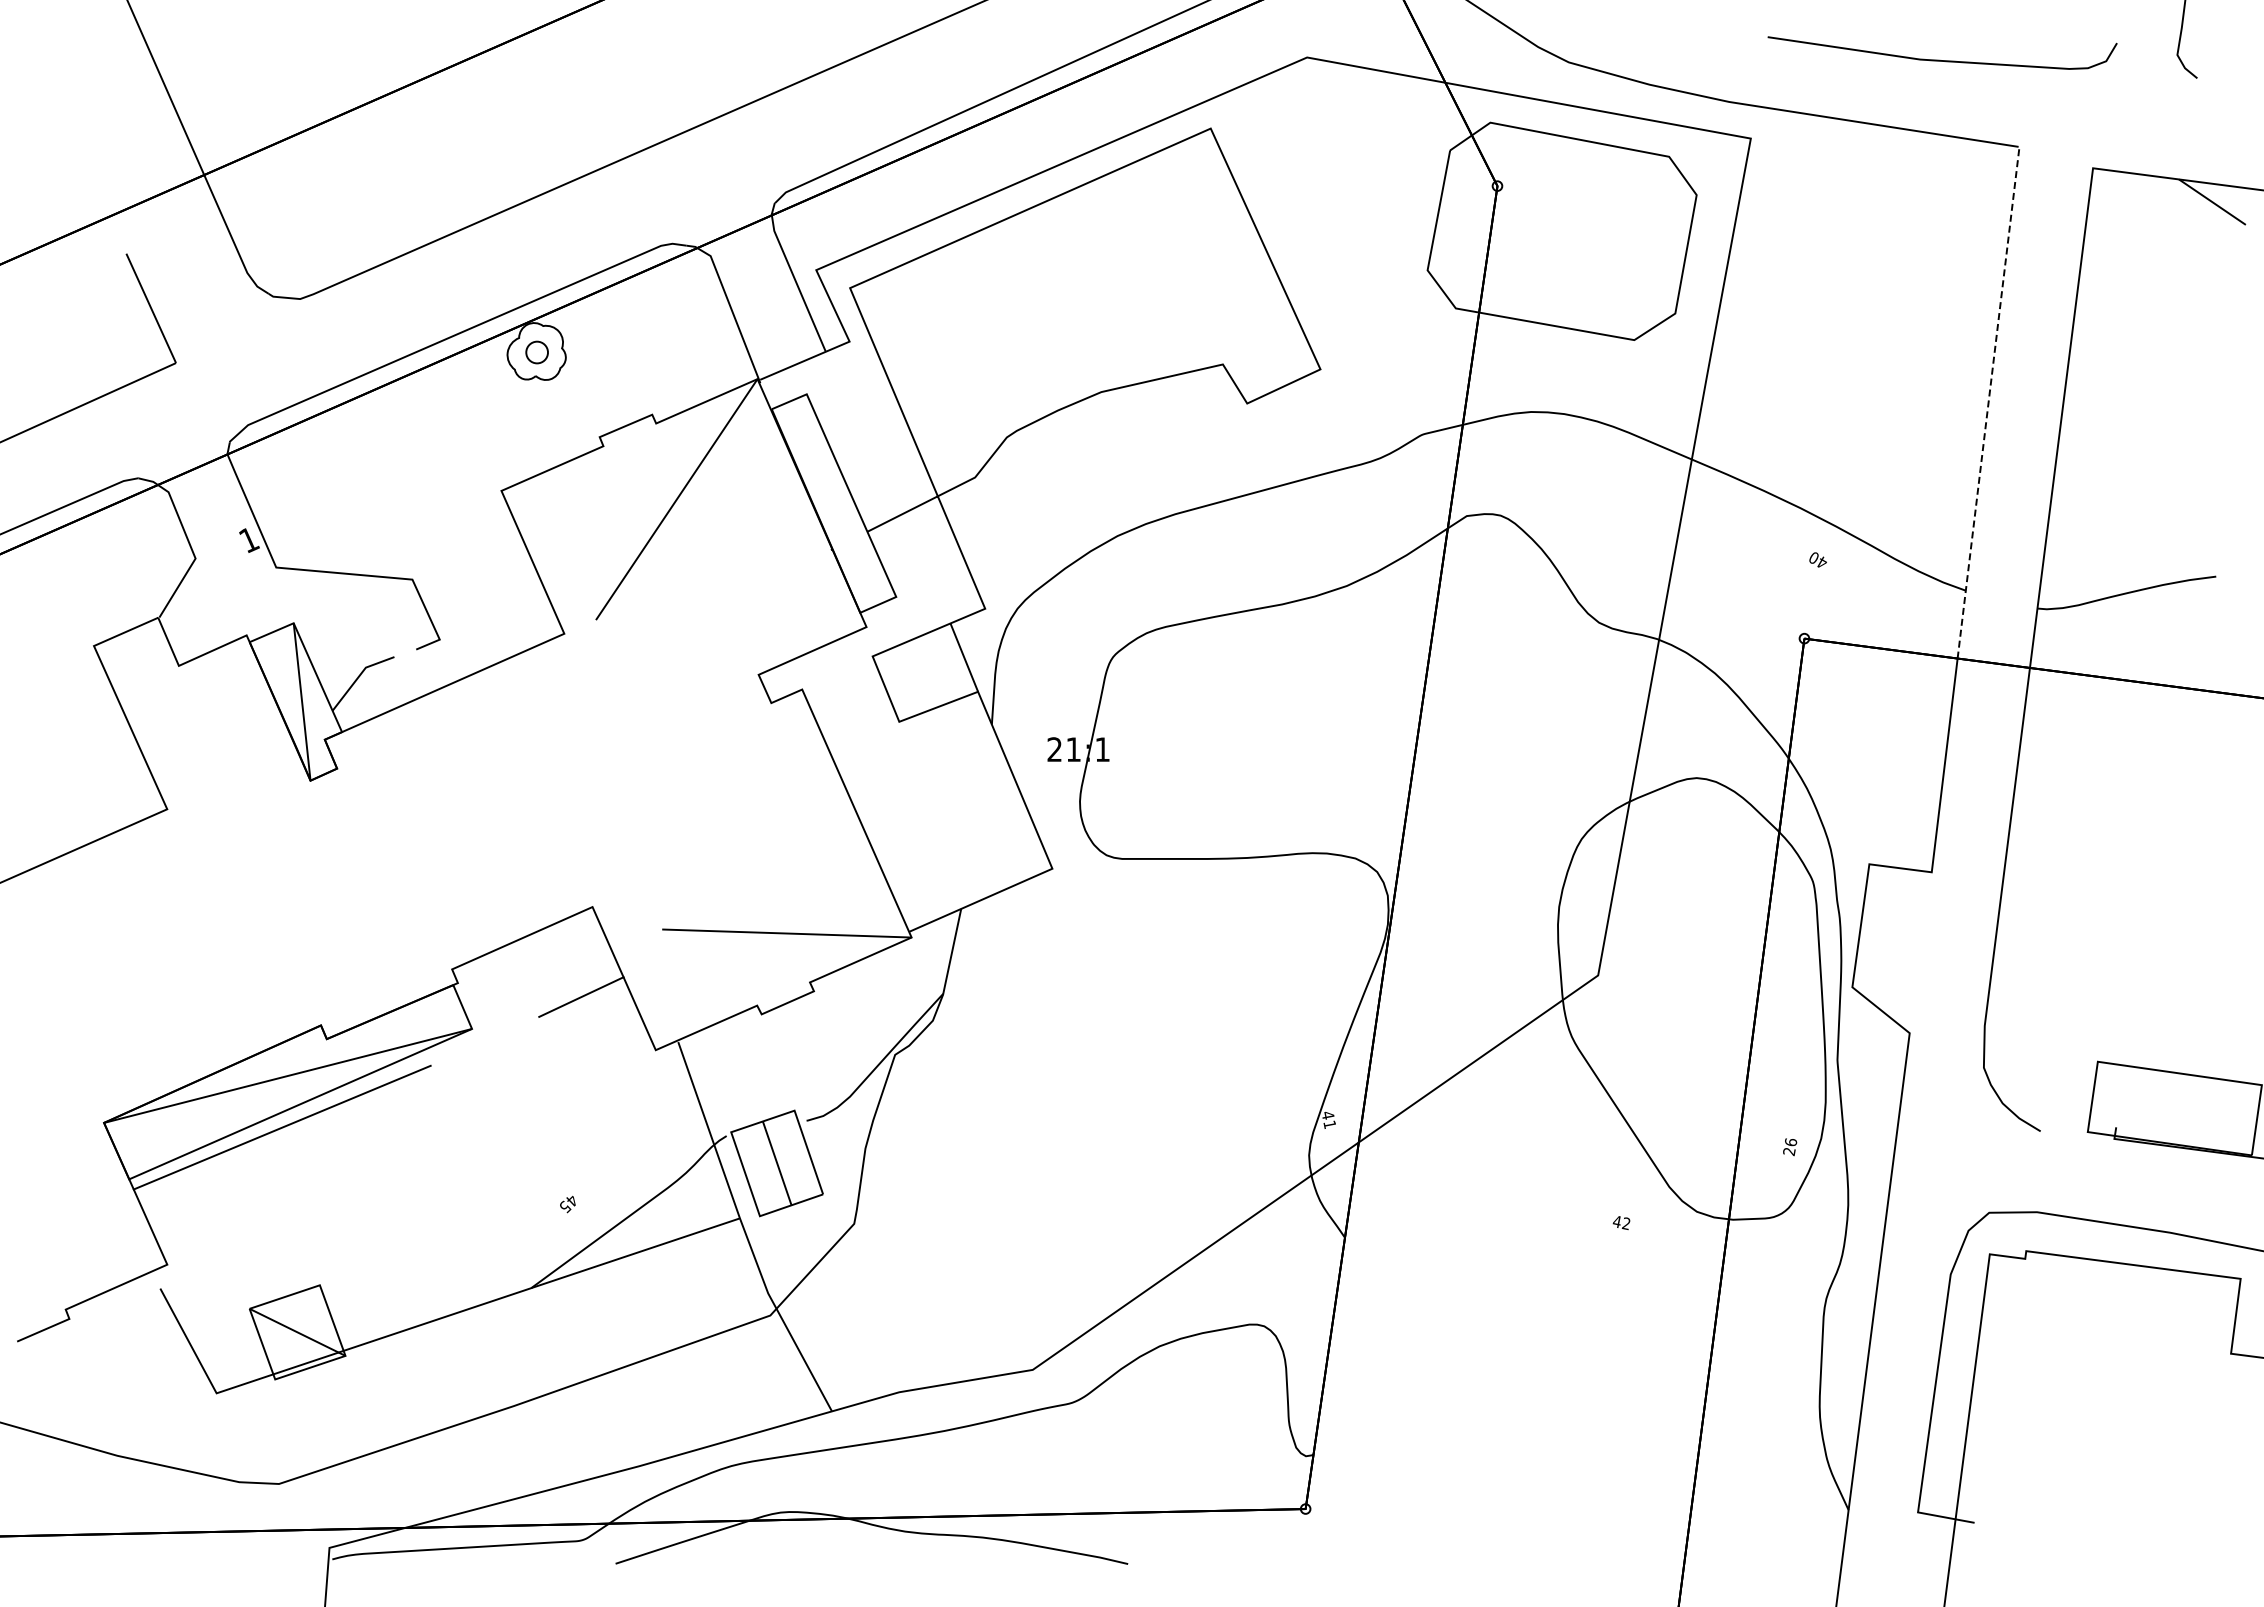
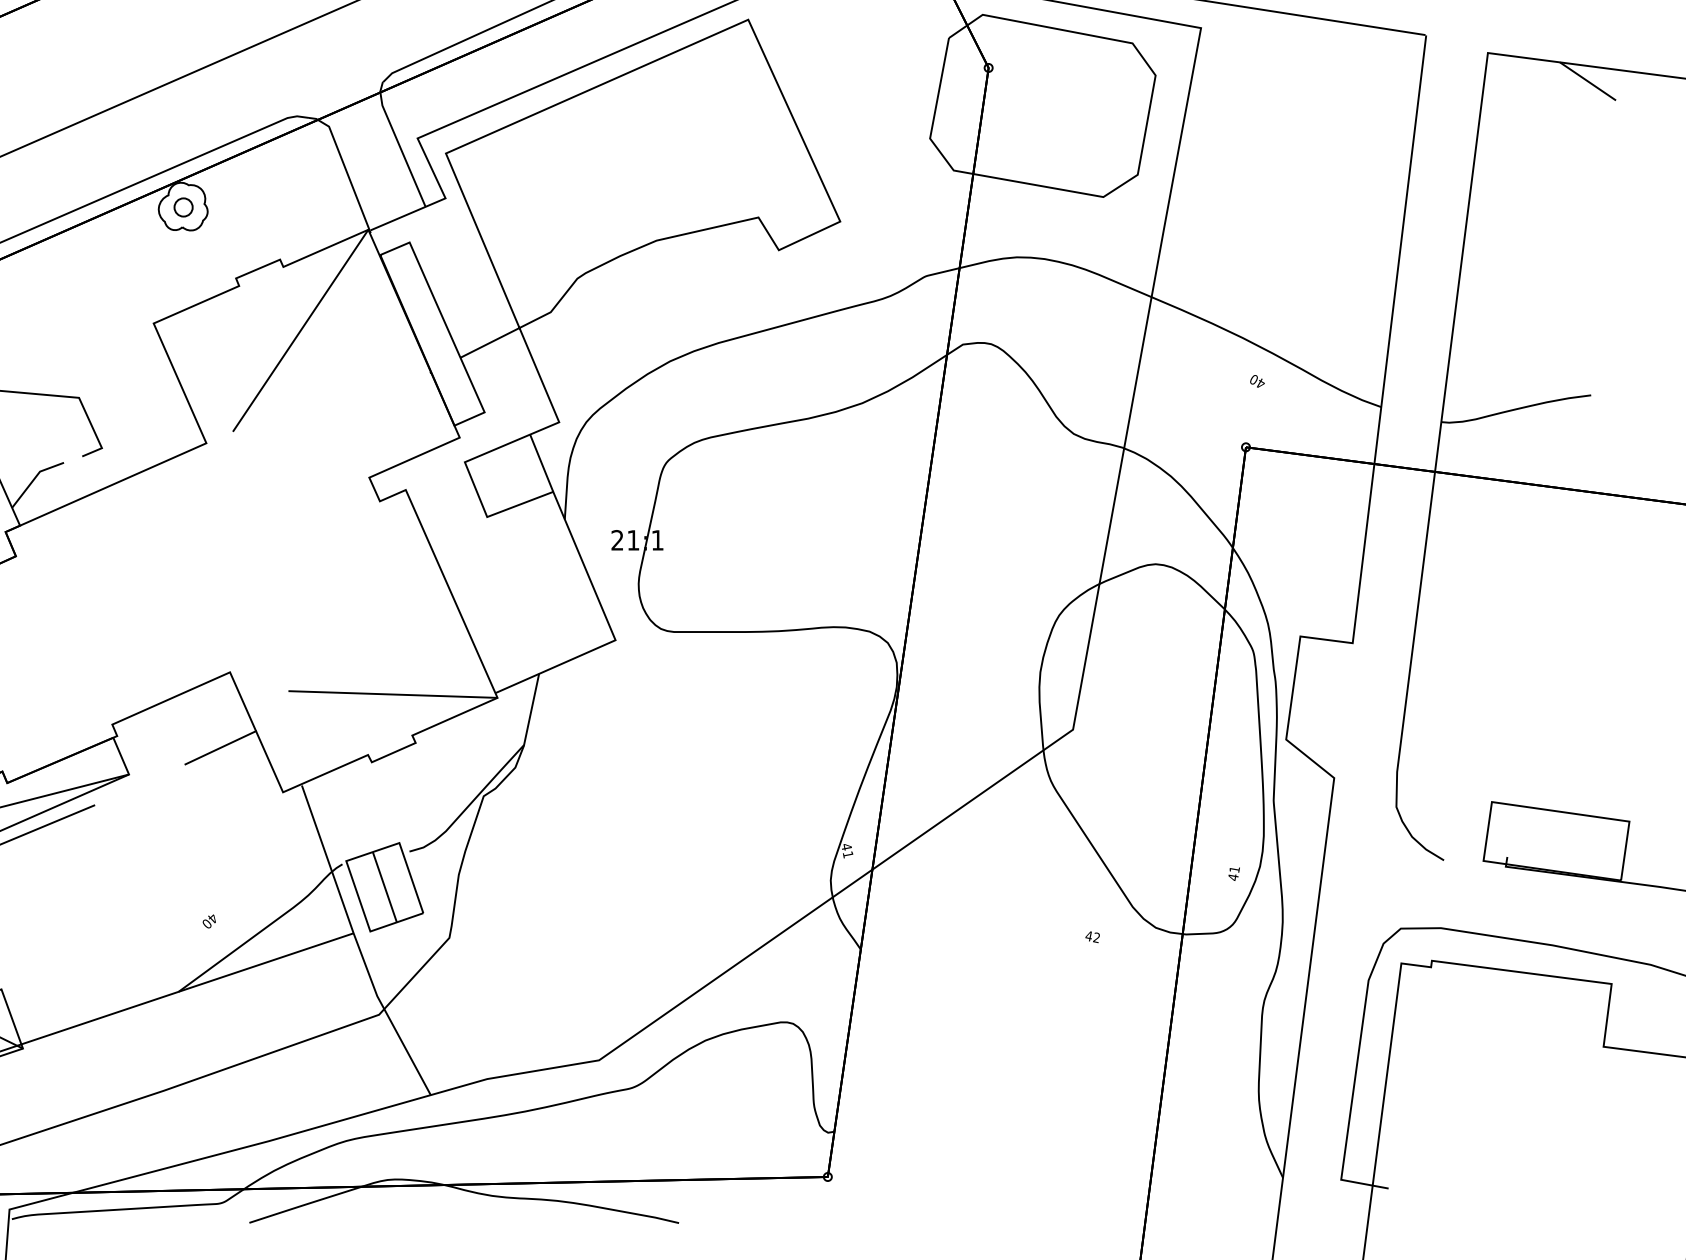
line: (1988, 402) -> (1400, 249), dashed -> solid
text: (1790, 1147) -> (1234, 873), 26 -> 41
text: (565, 1206) -> (207, 923), 45 -> 40

